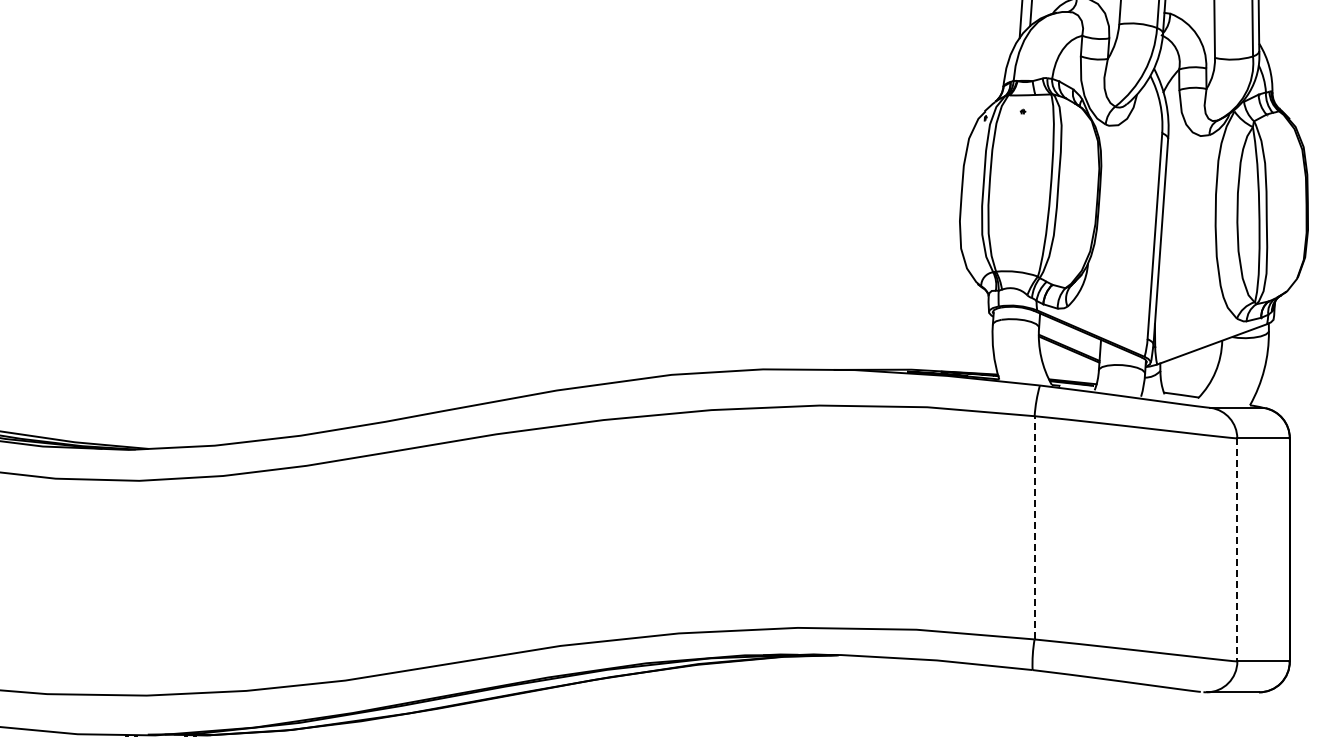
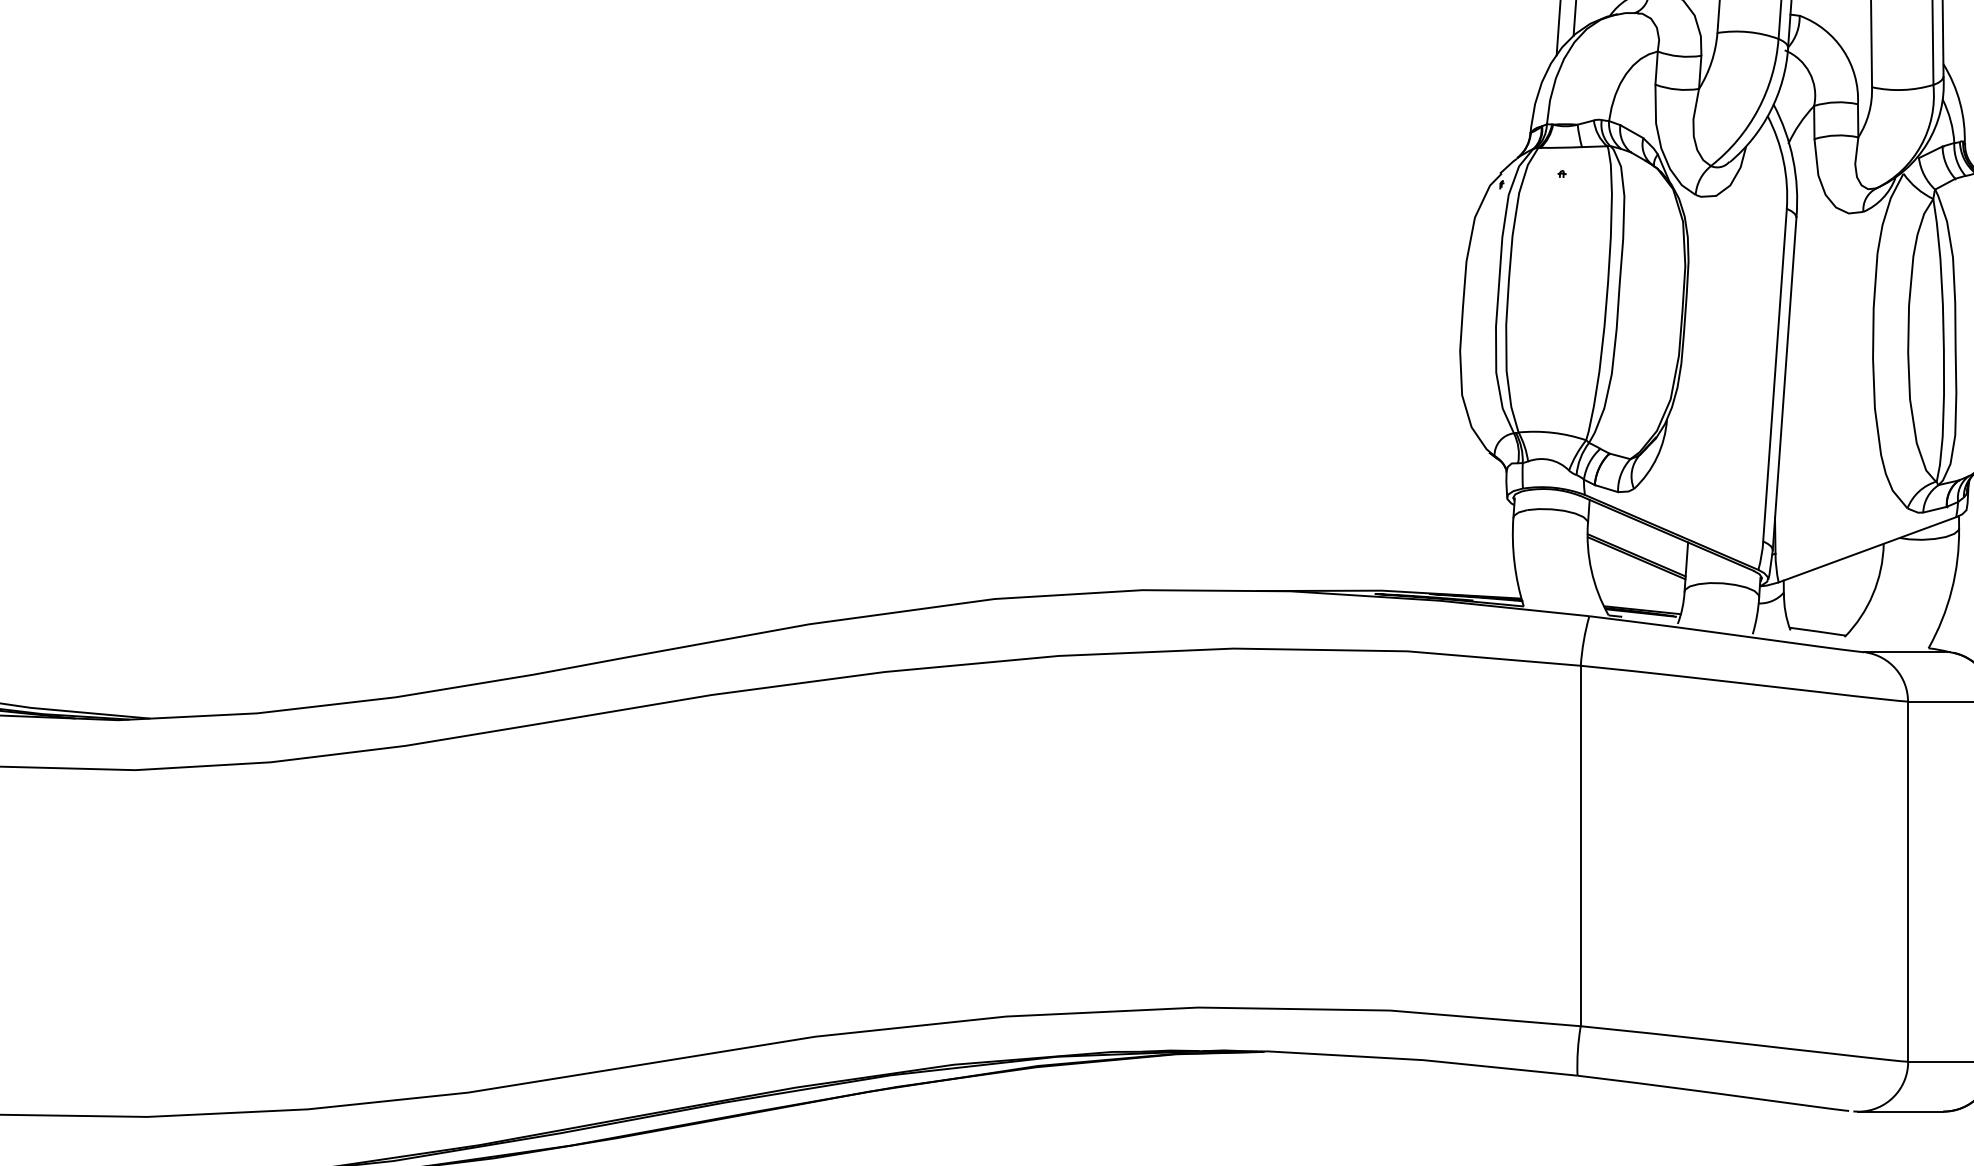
line: (1034, 527) -> (1580, 845), dashed -> solid
line: (1237, 549) -> (1908, 881), dashed -> solid

